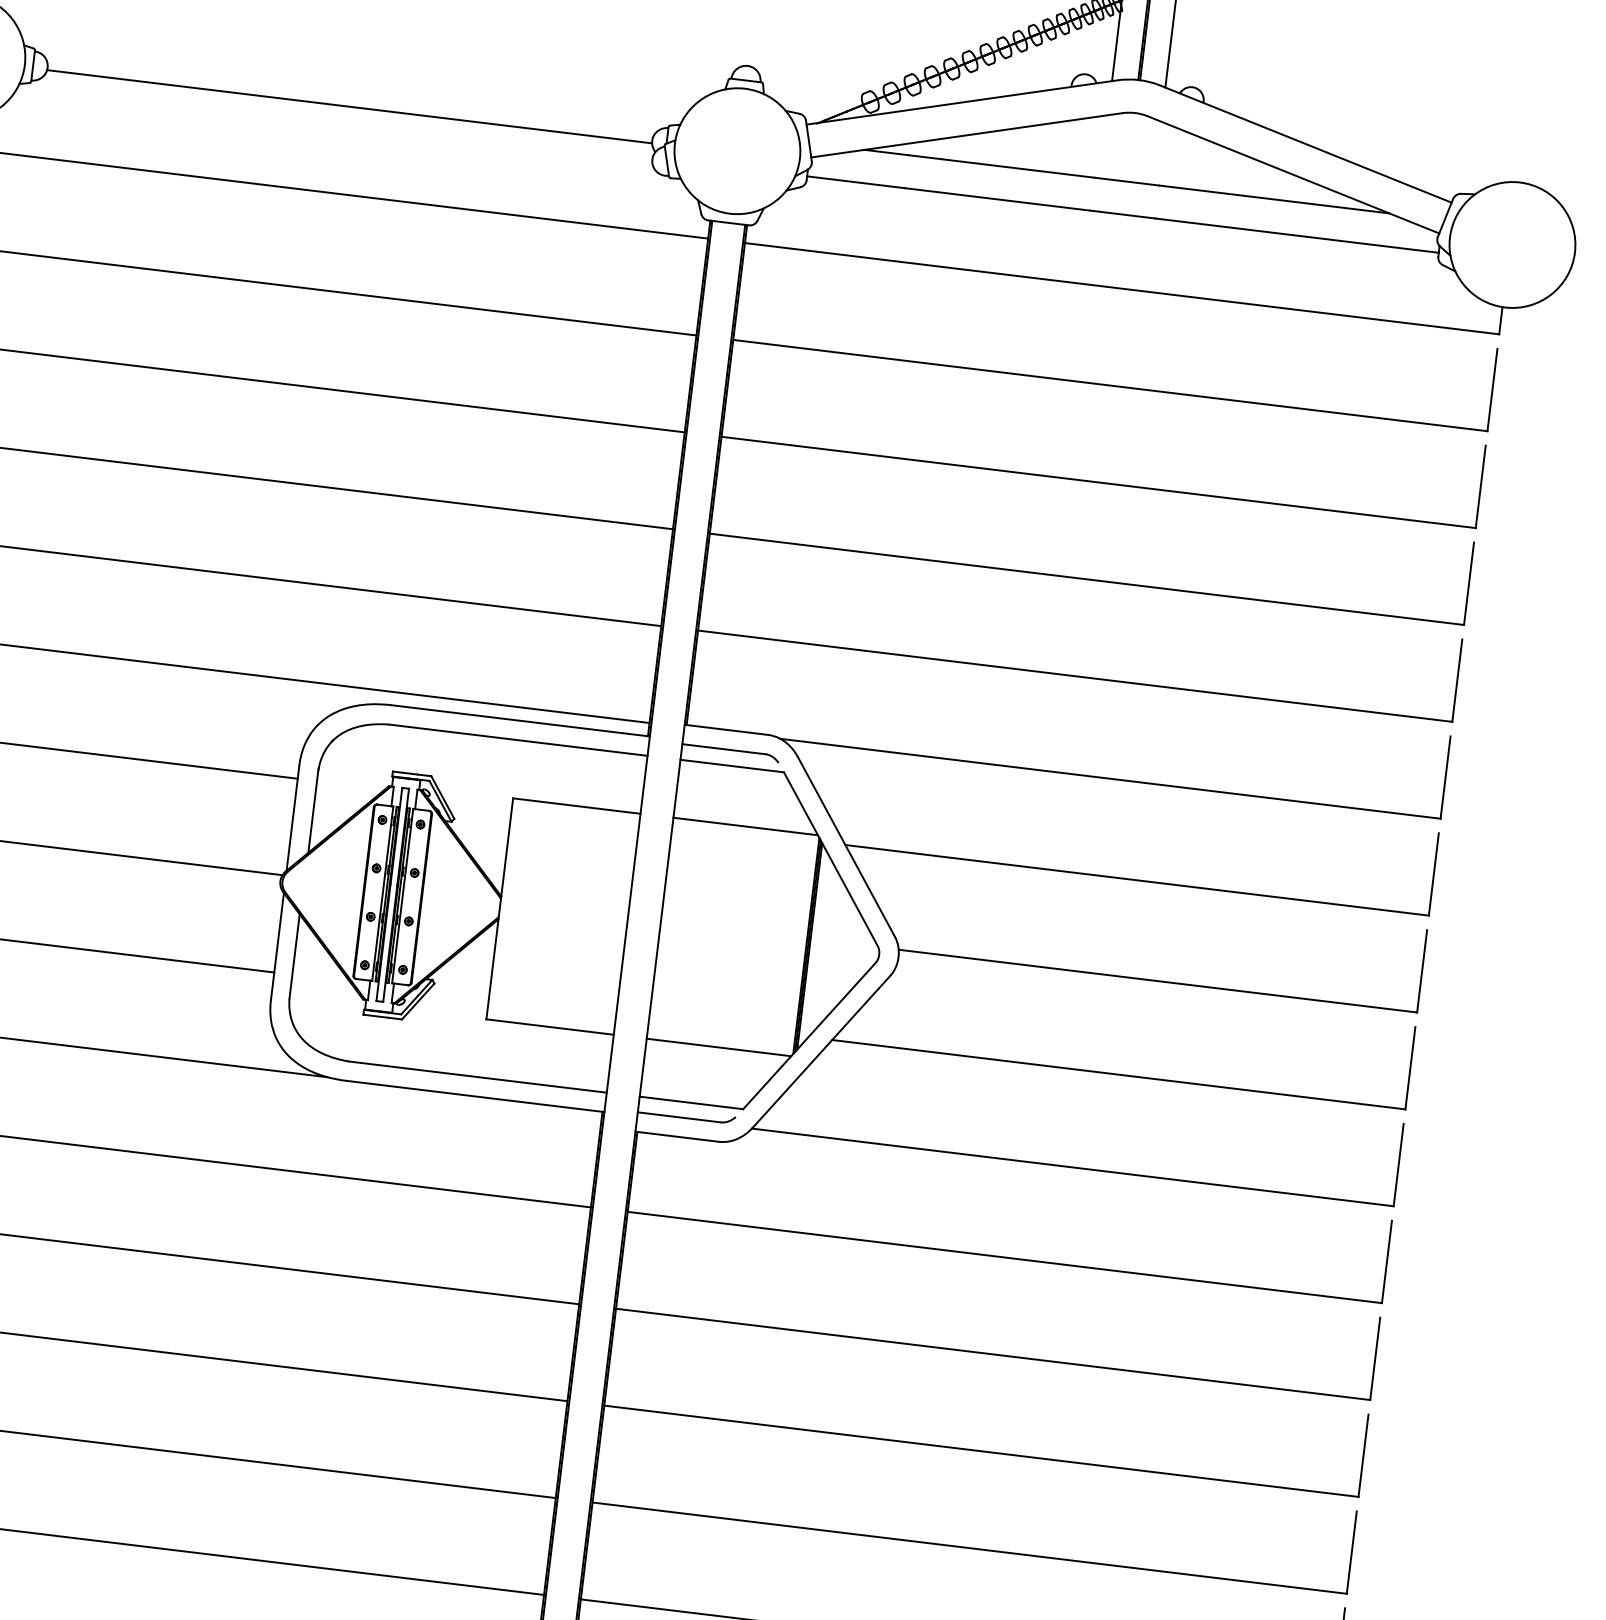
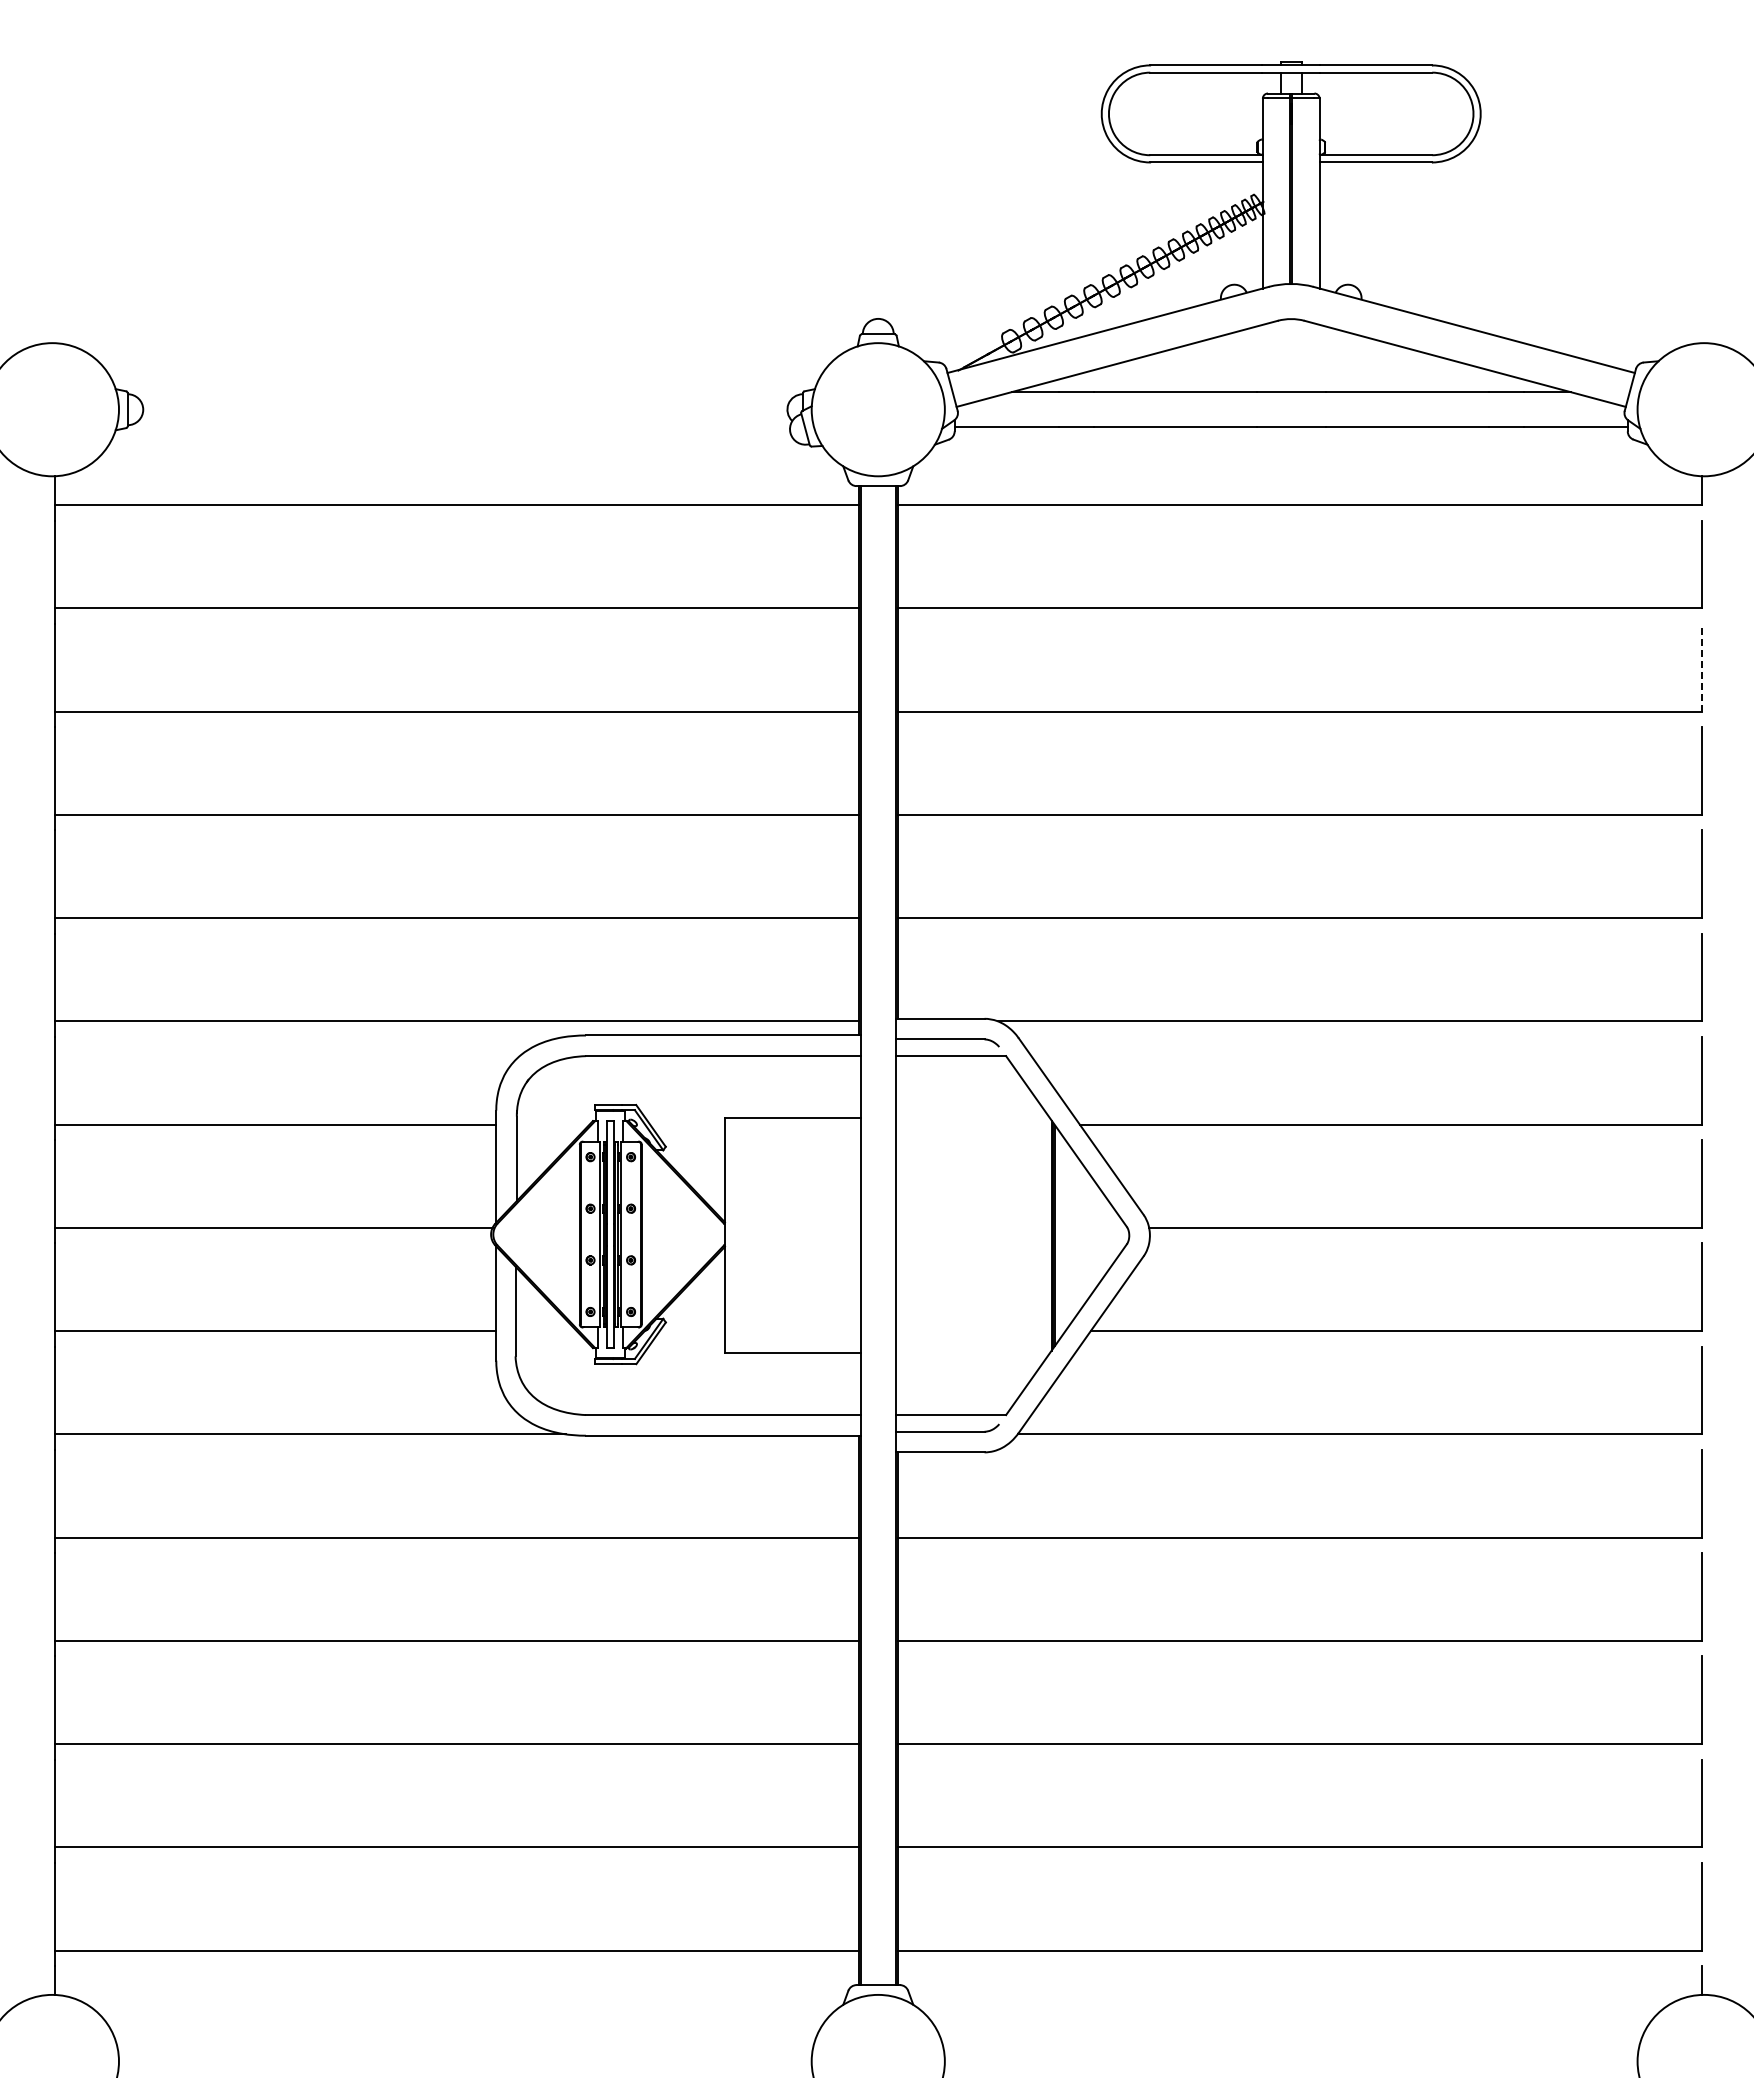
line: (349, 106) -> (465, 412), removed
line: (1480, 486) -> (1701, 667), solid -> dashed
line: (745, 826) -> (972, 1117), removed
line: (718, 1047) -> (972, 1353), removed

